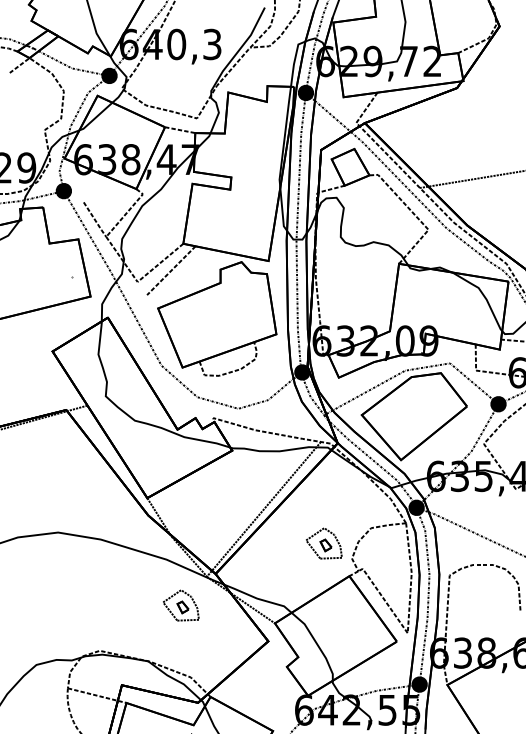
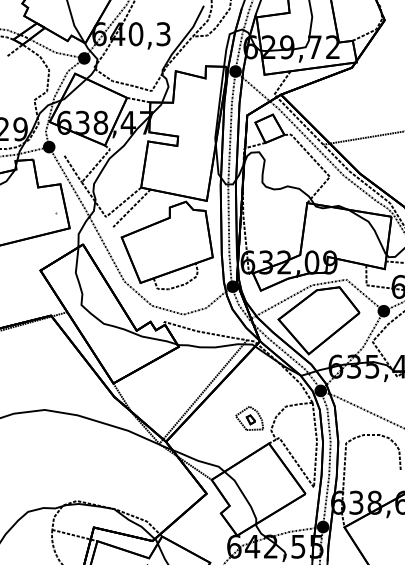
part: (181, 605) -> (139, 466), removed

